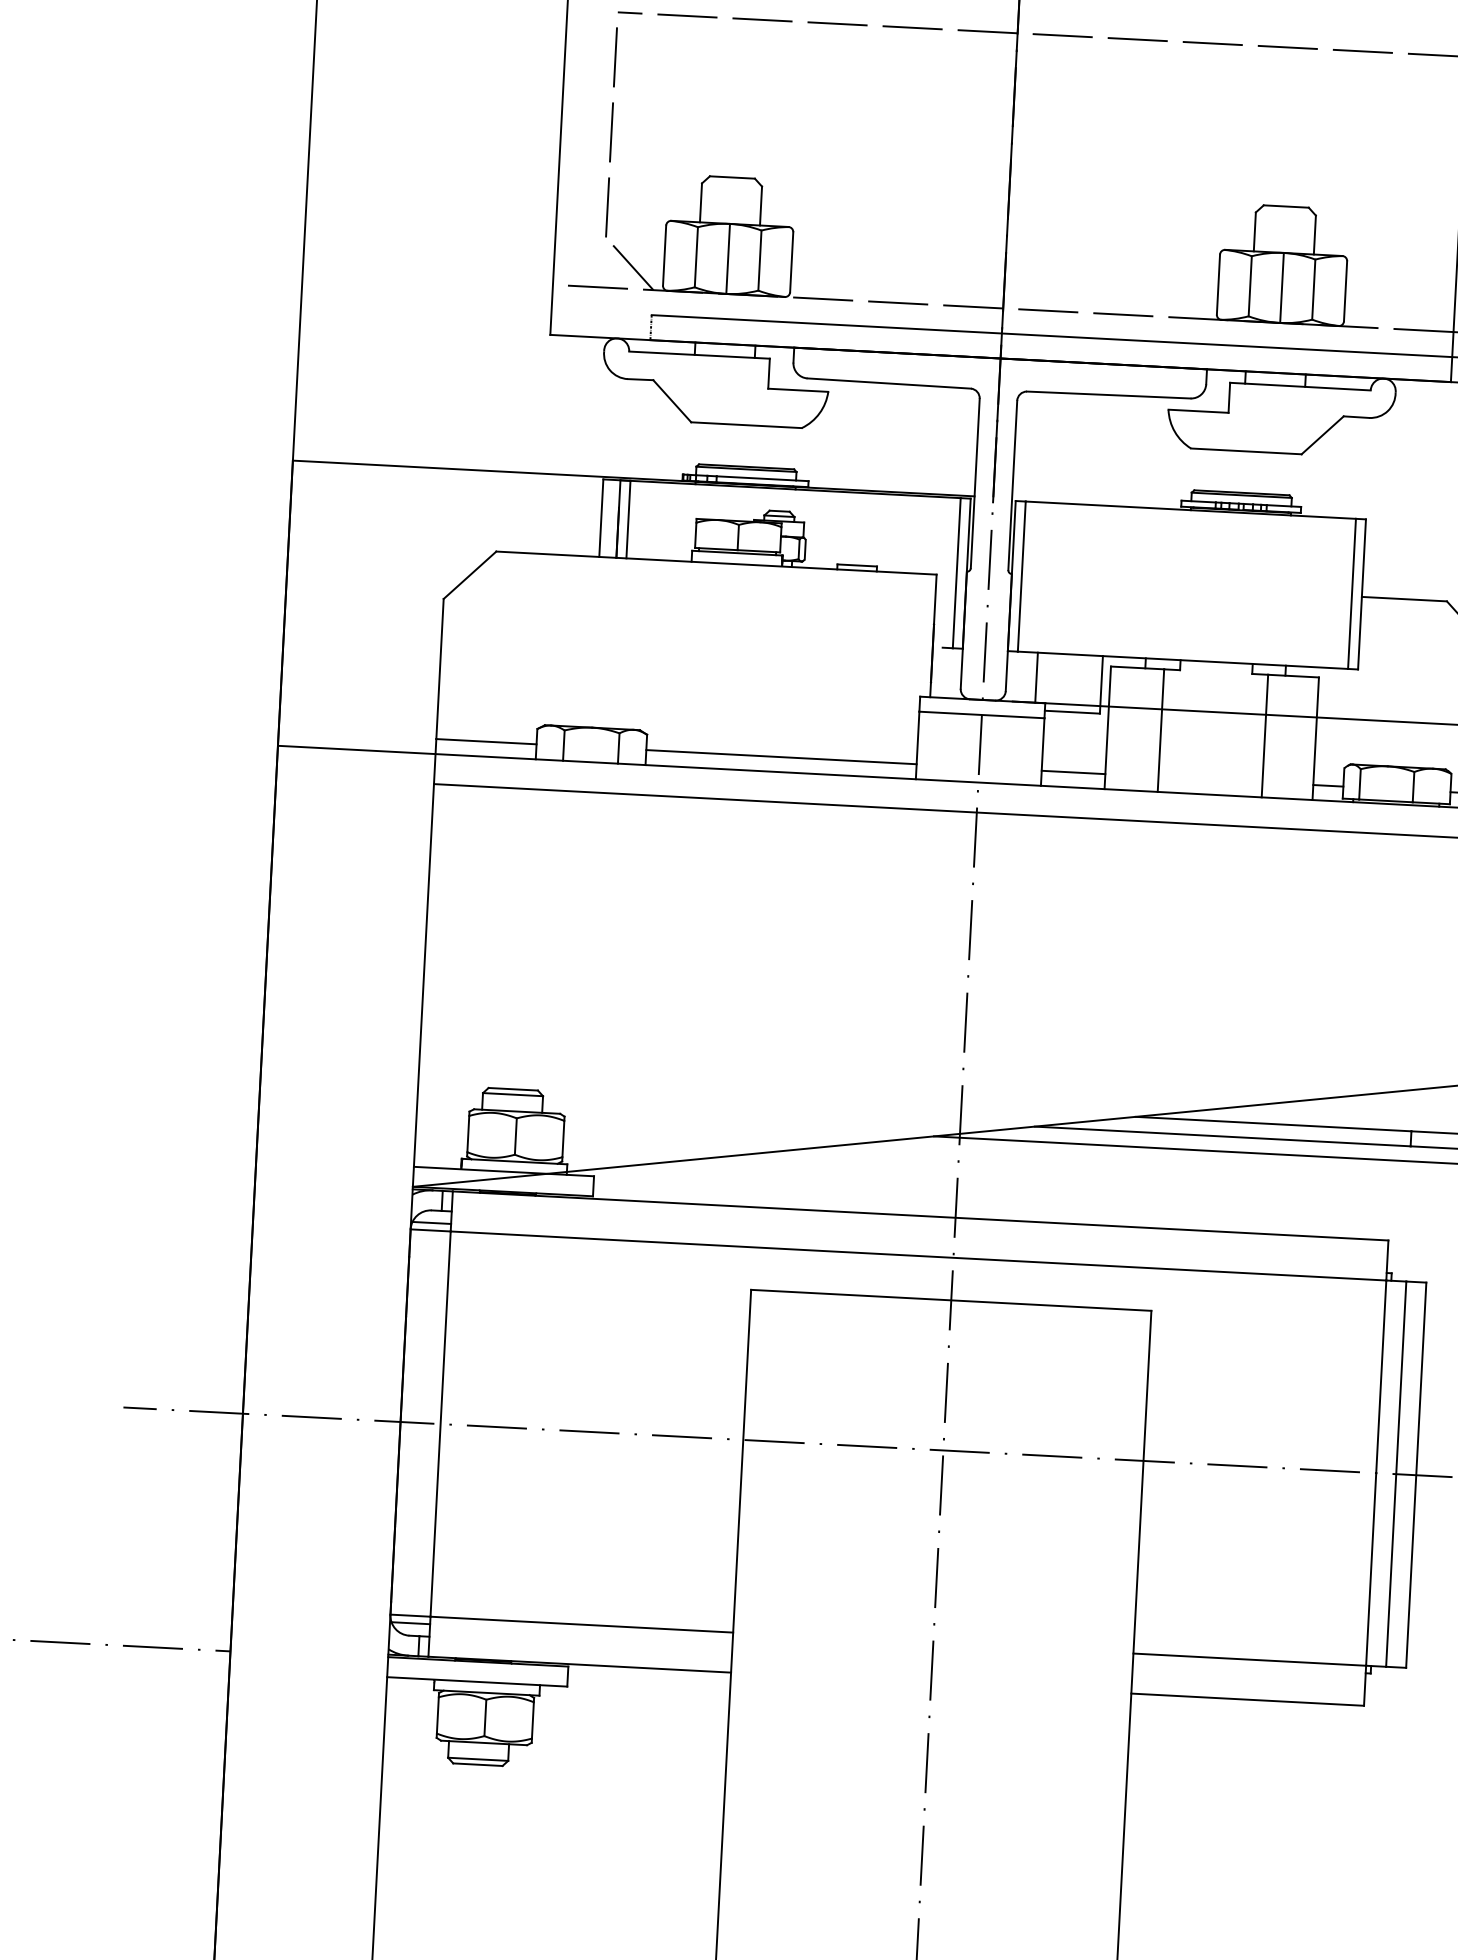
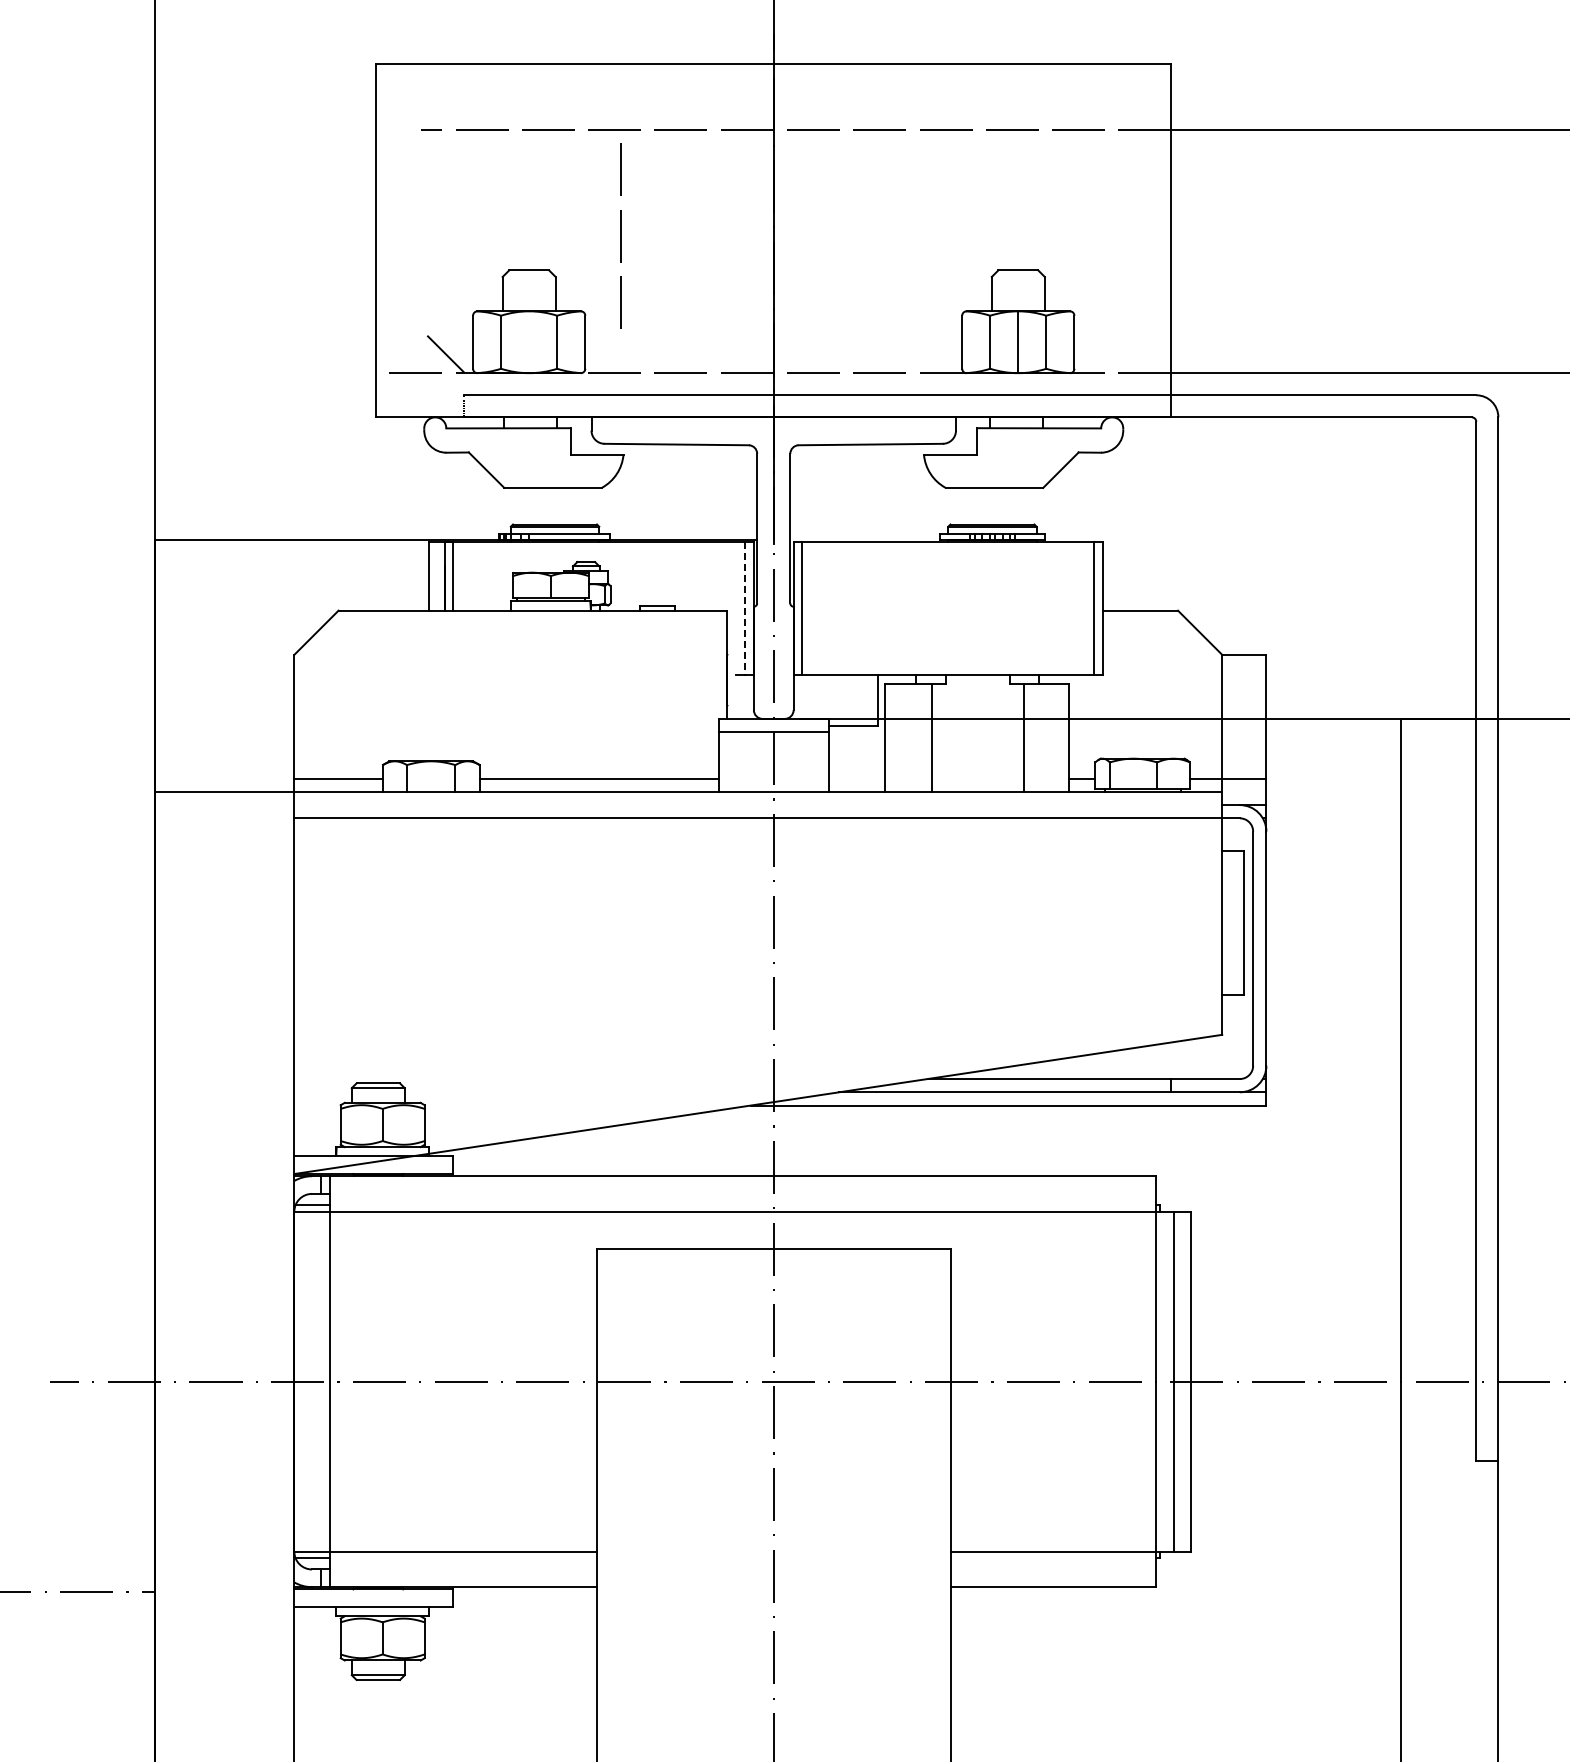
line: (611, 131) -> (620, 235), moved
line: (728, 259) -> (529, 342), removed
line: (957, 573) -> (745, 608), solid -> dashed
line: (1036, 677) -> (820, 696), removed
line: (1072, 772) -> (856, 778), removed

